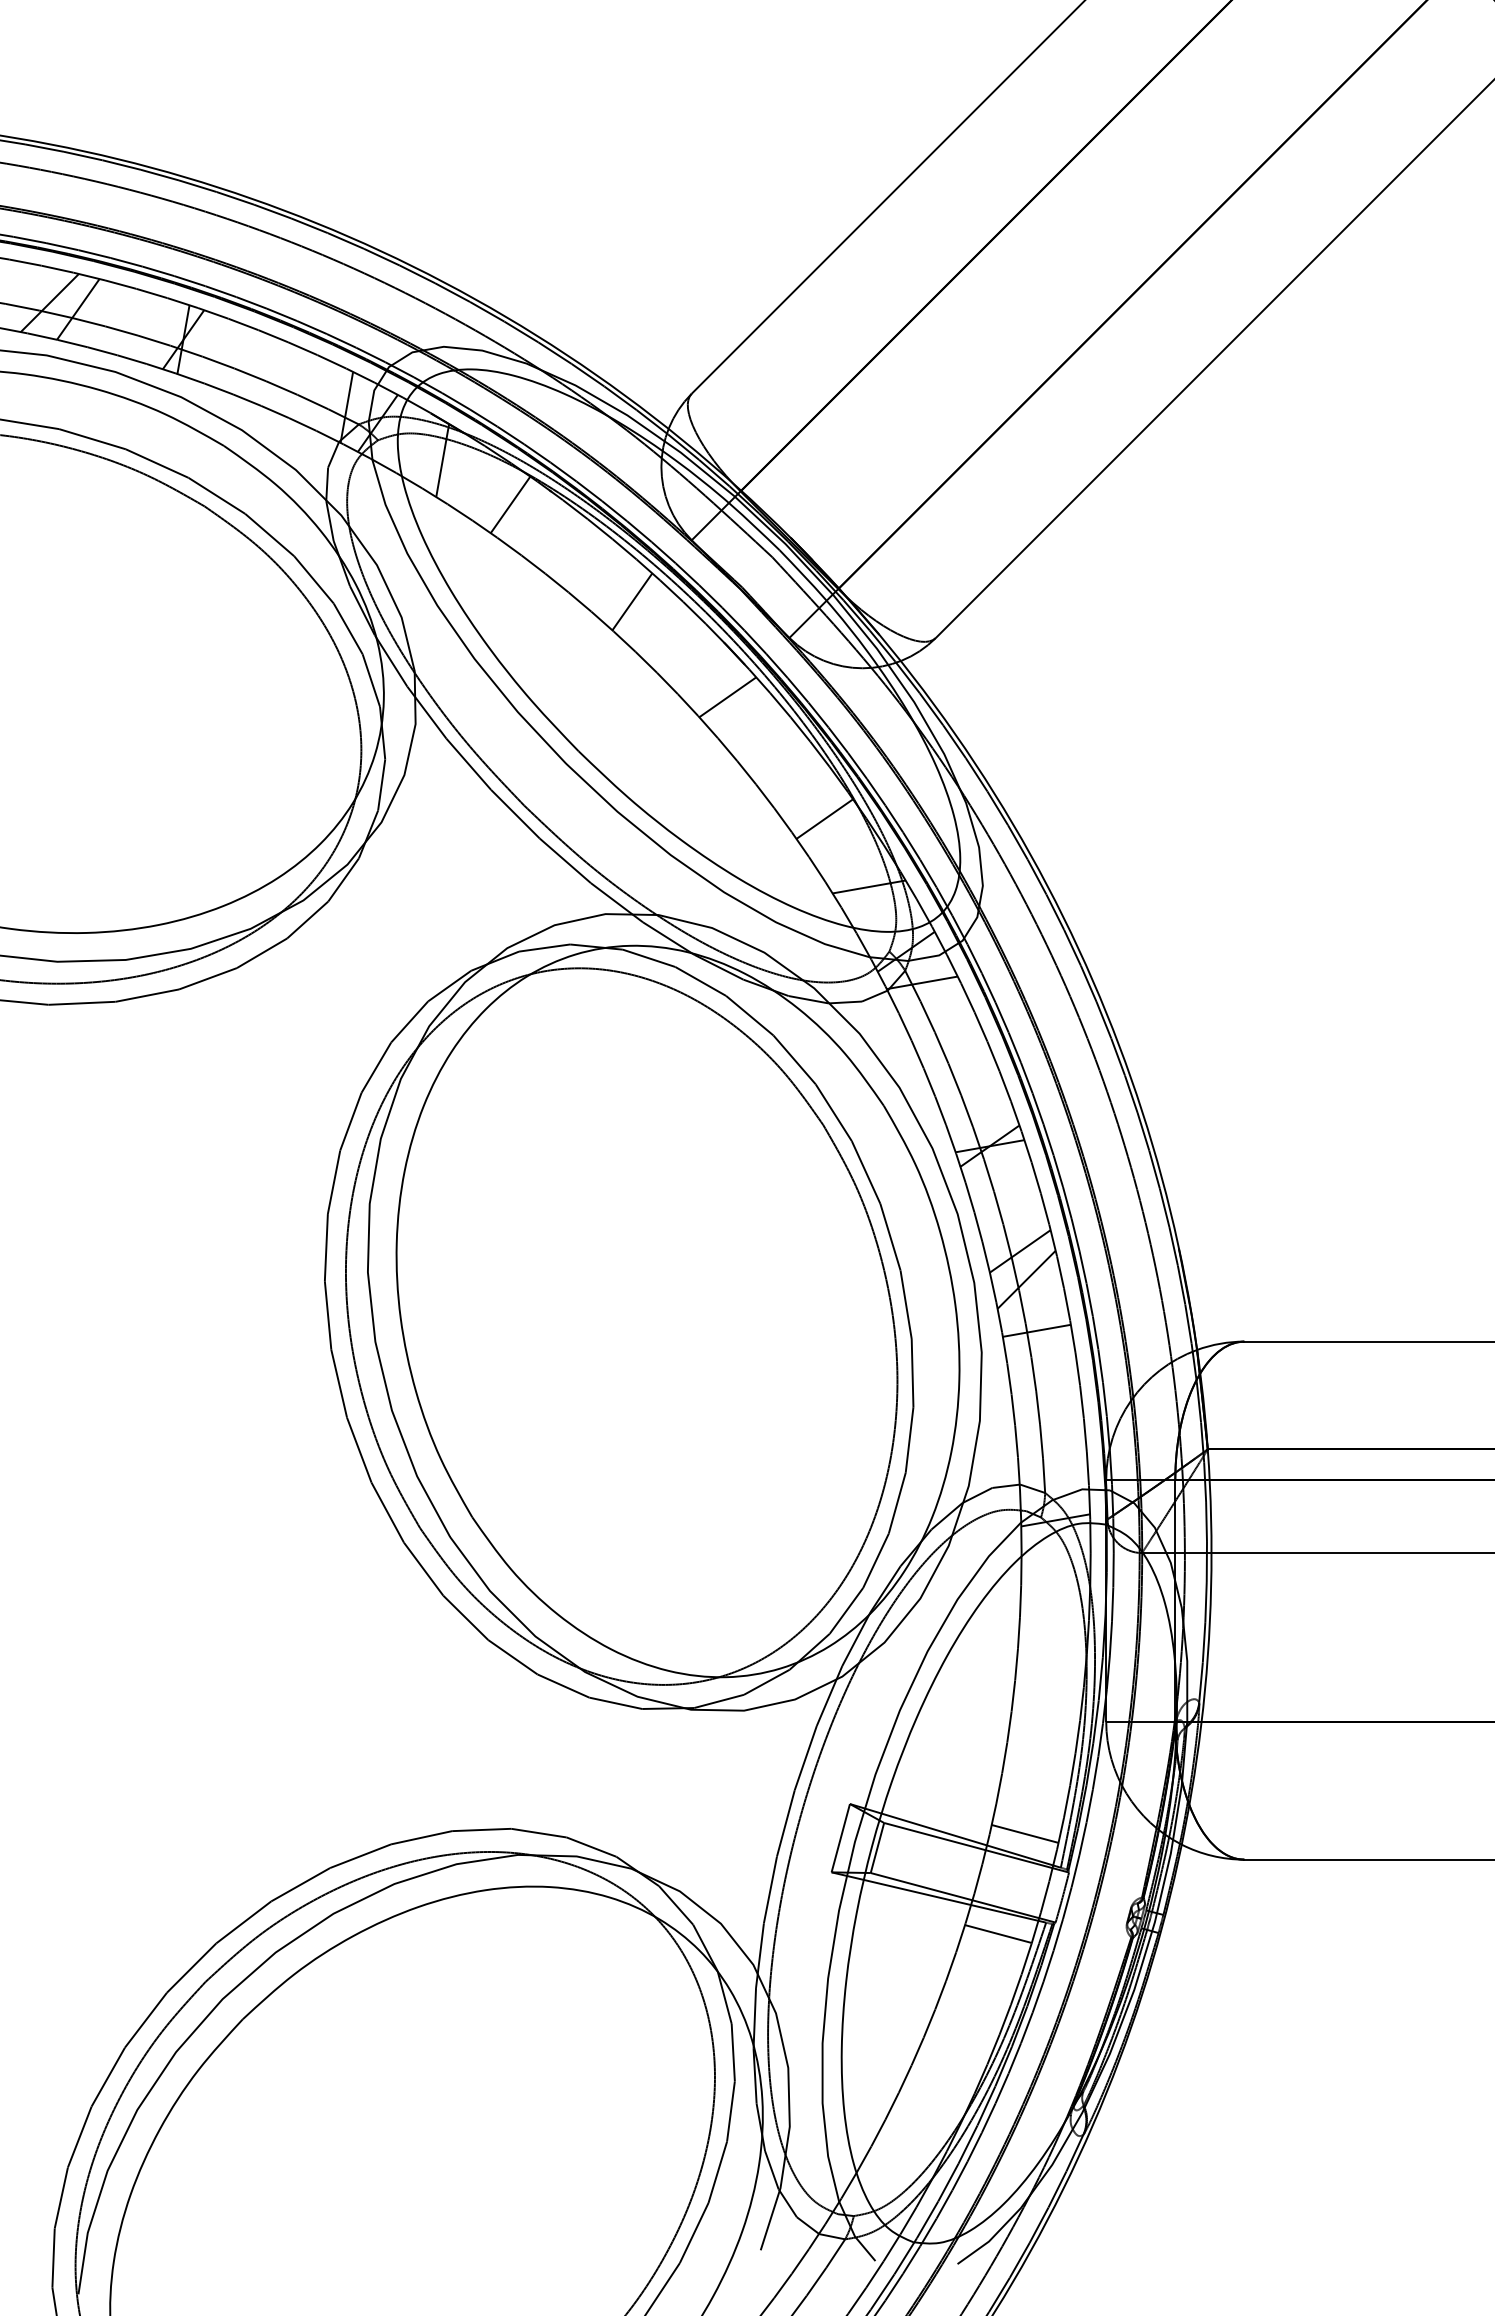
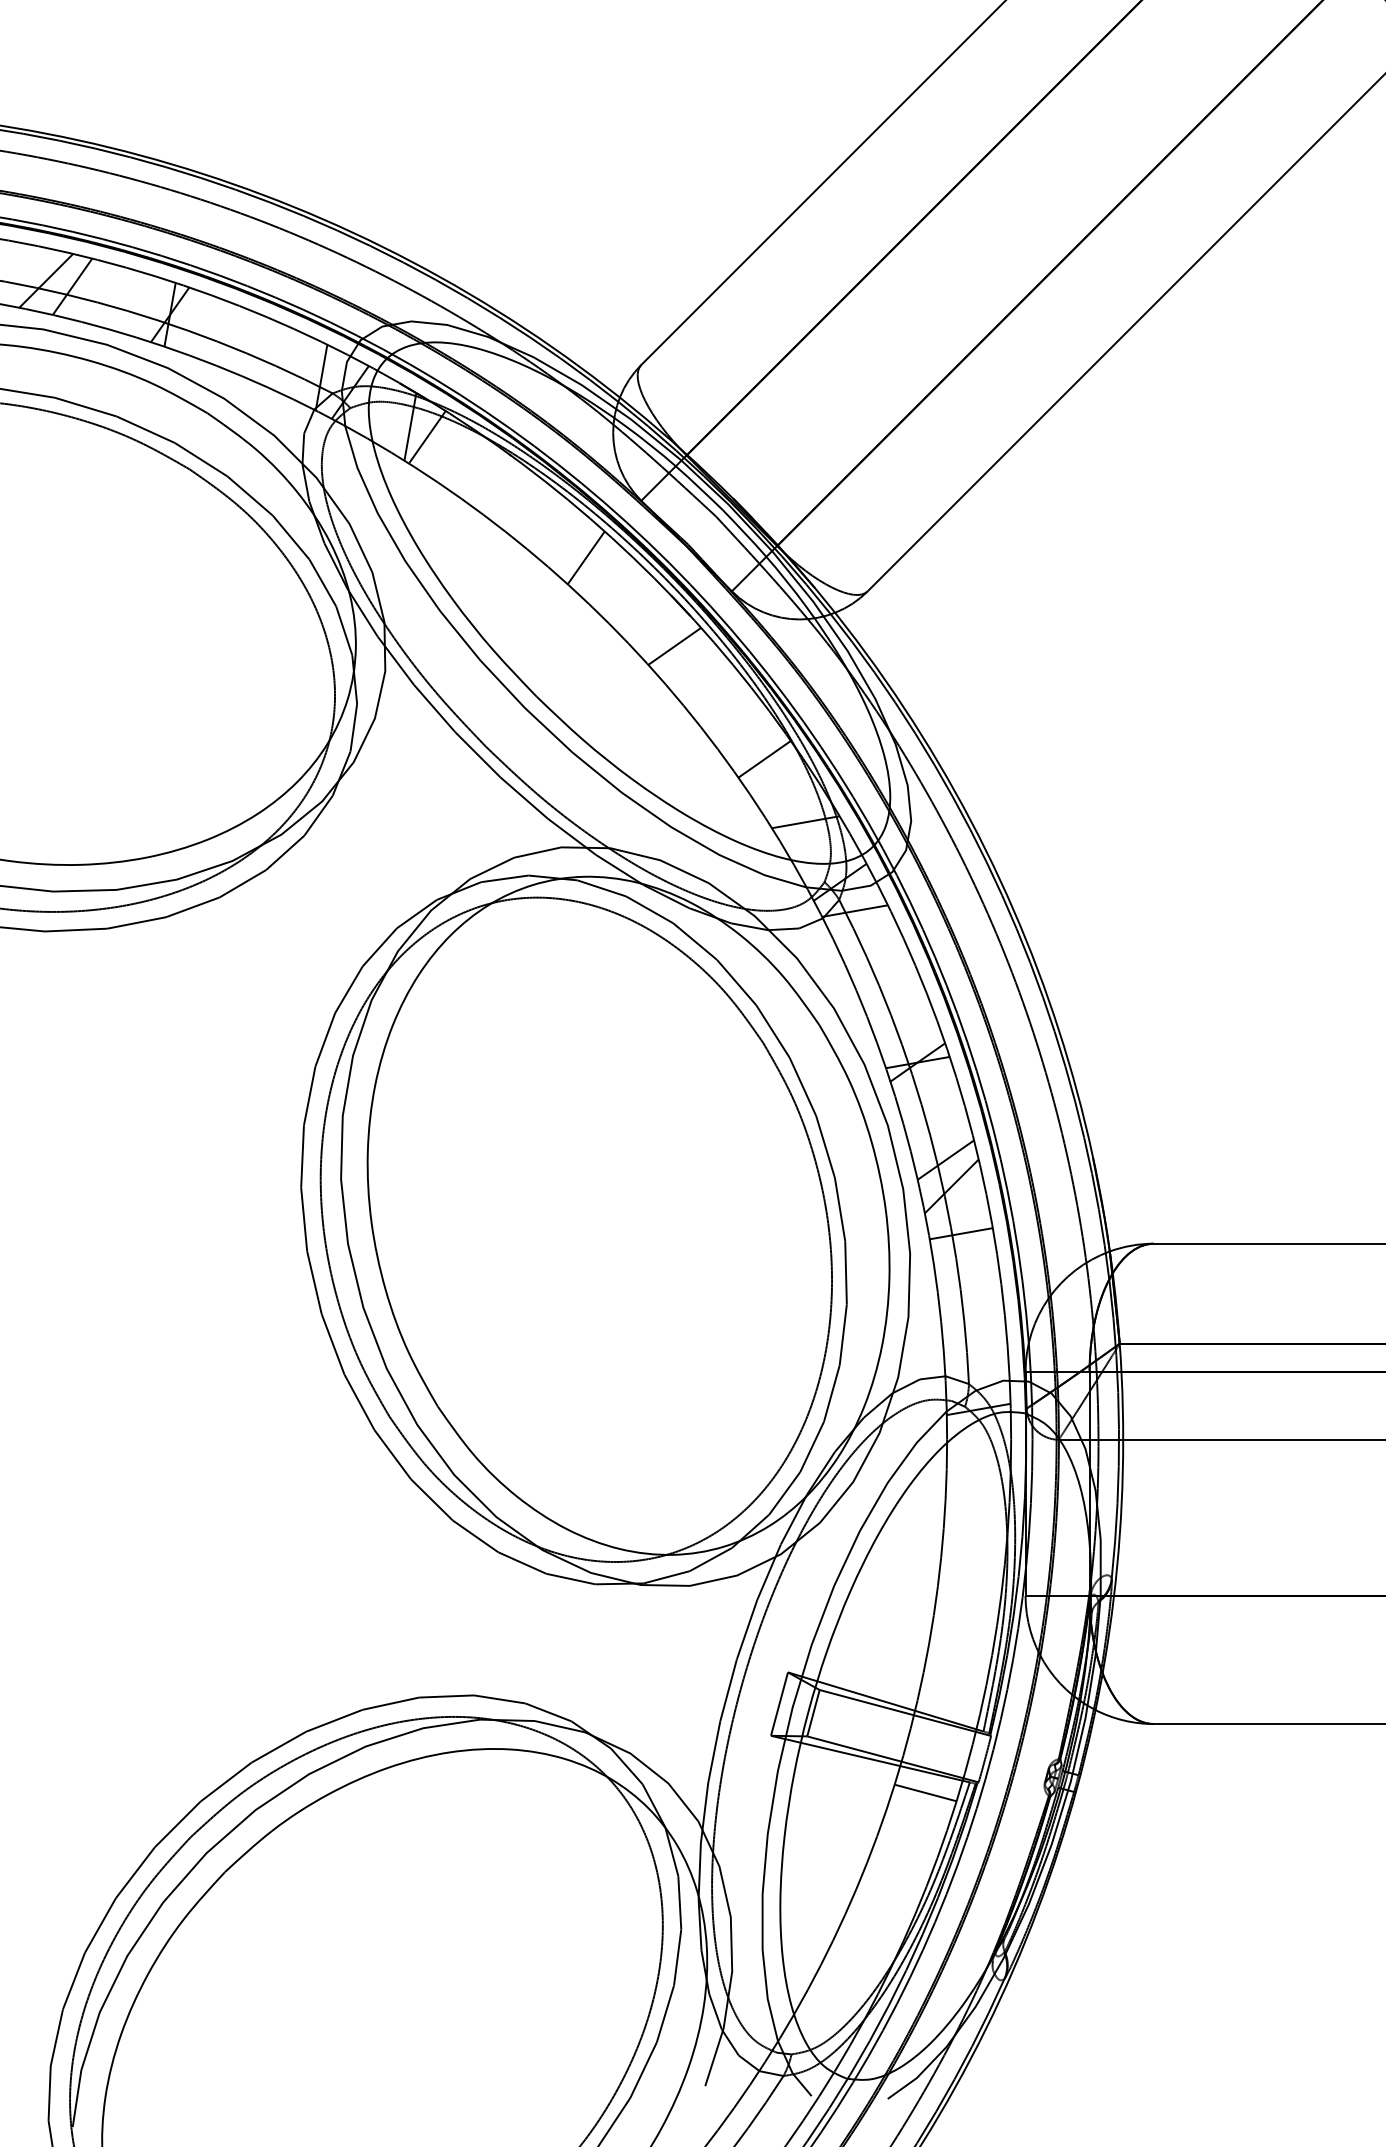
line: (510, 504) -> (427, 436), moved
line: (1024, 1833) -> (949, 1699), removed

